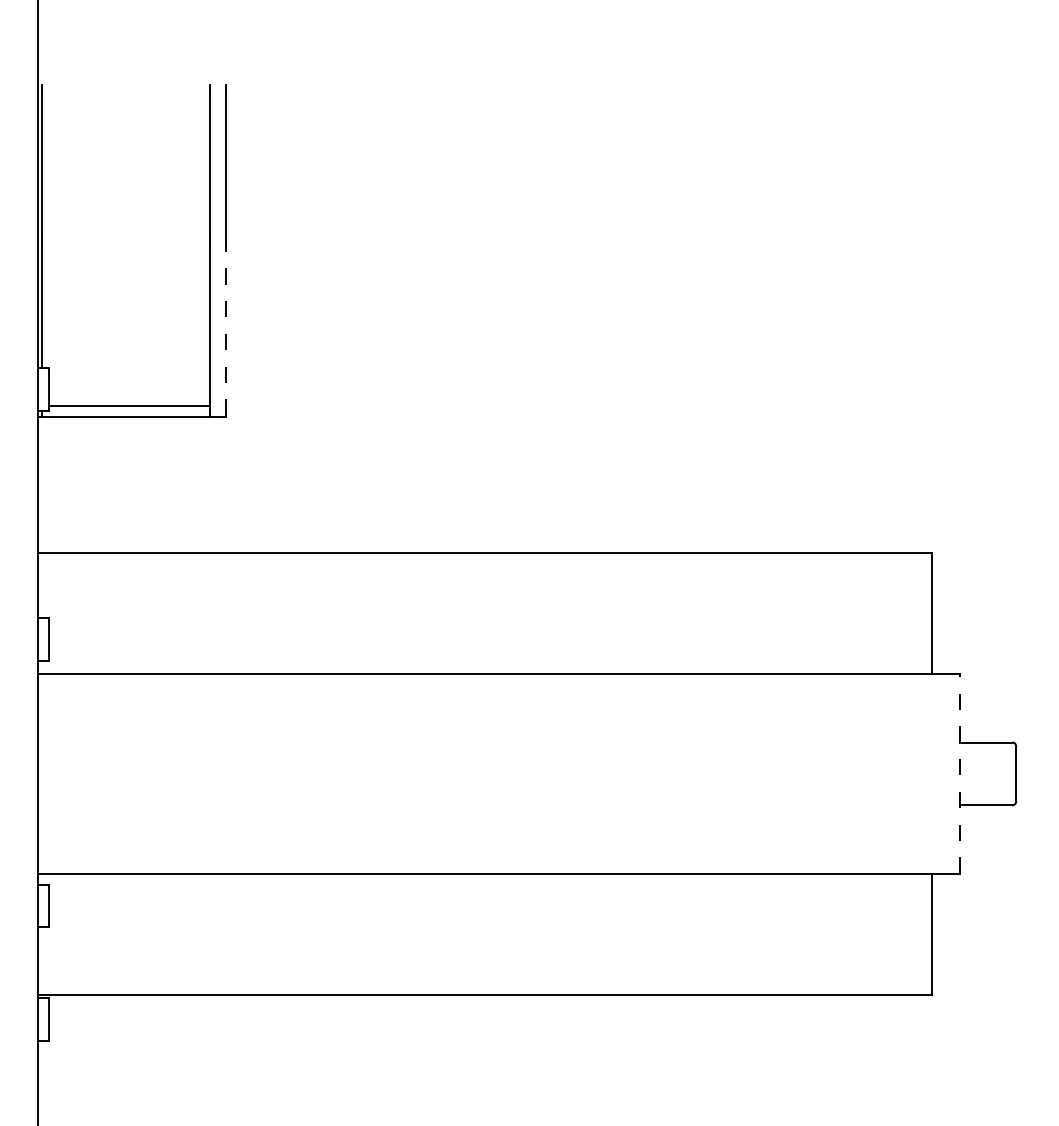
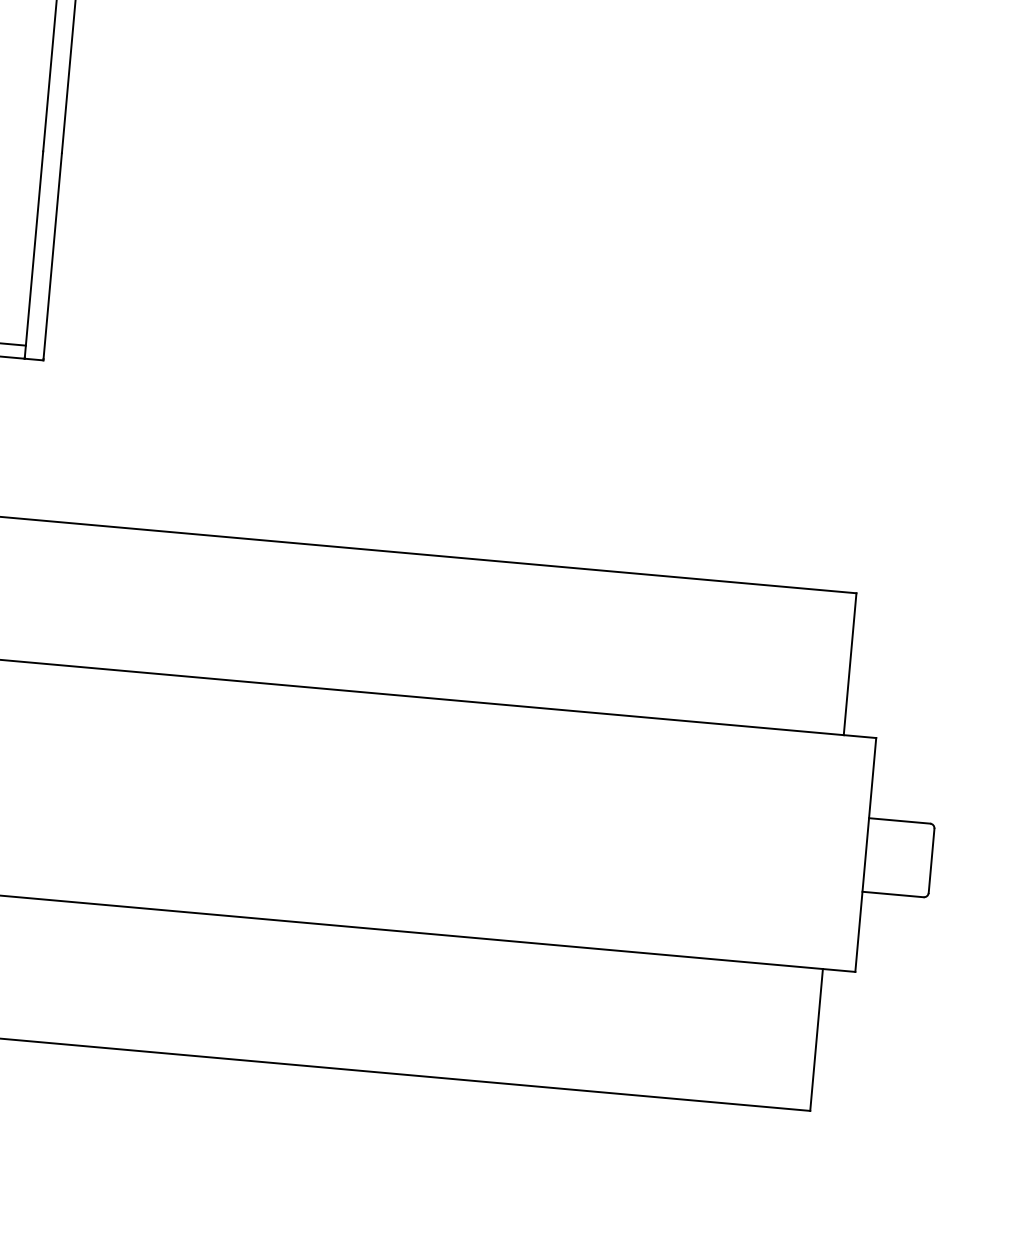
line: (225, 327) -> (52, 255), dashed -> solid
line: (960, 773) -> (866, 854), dashed -> solid

